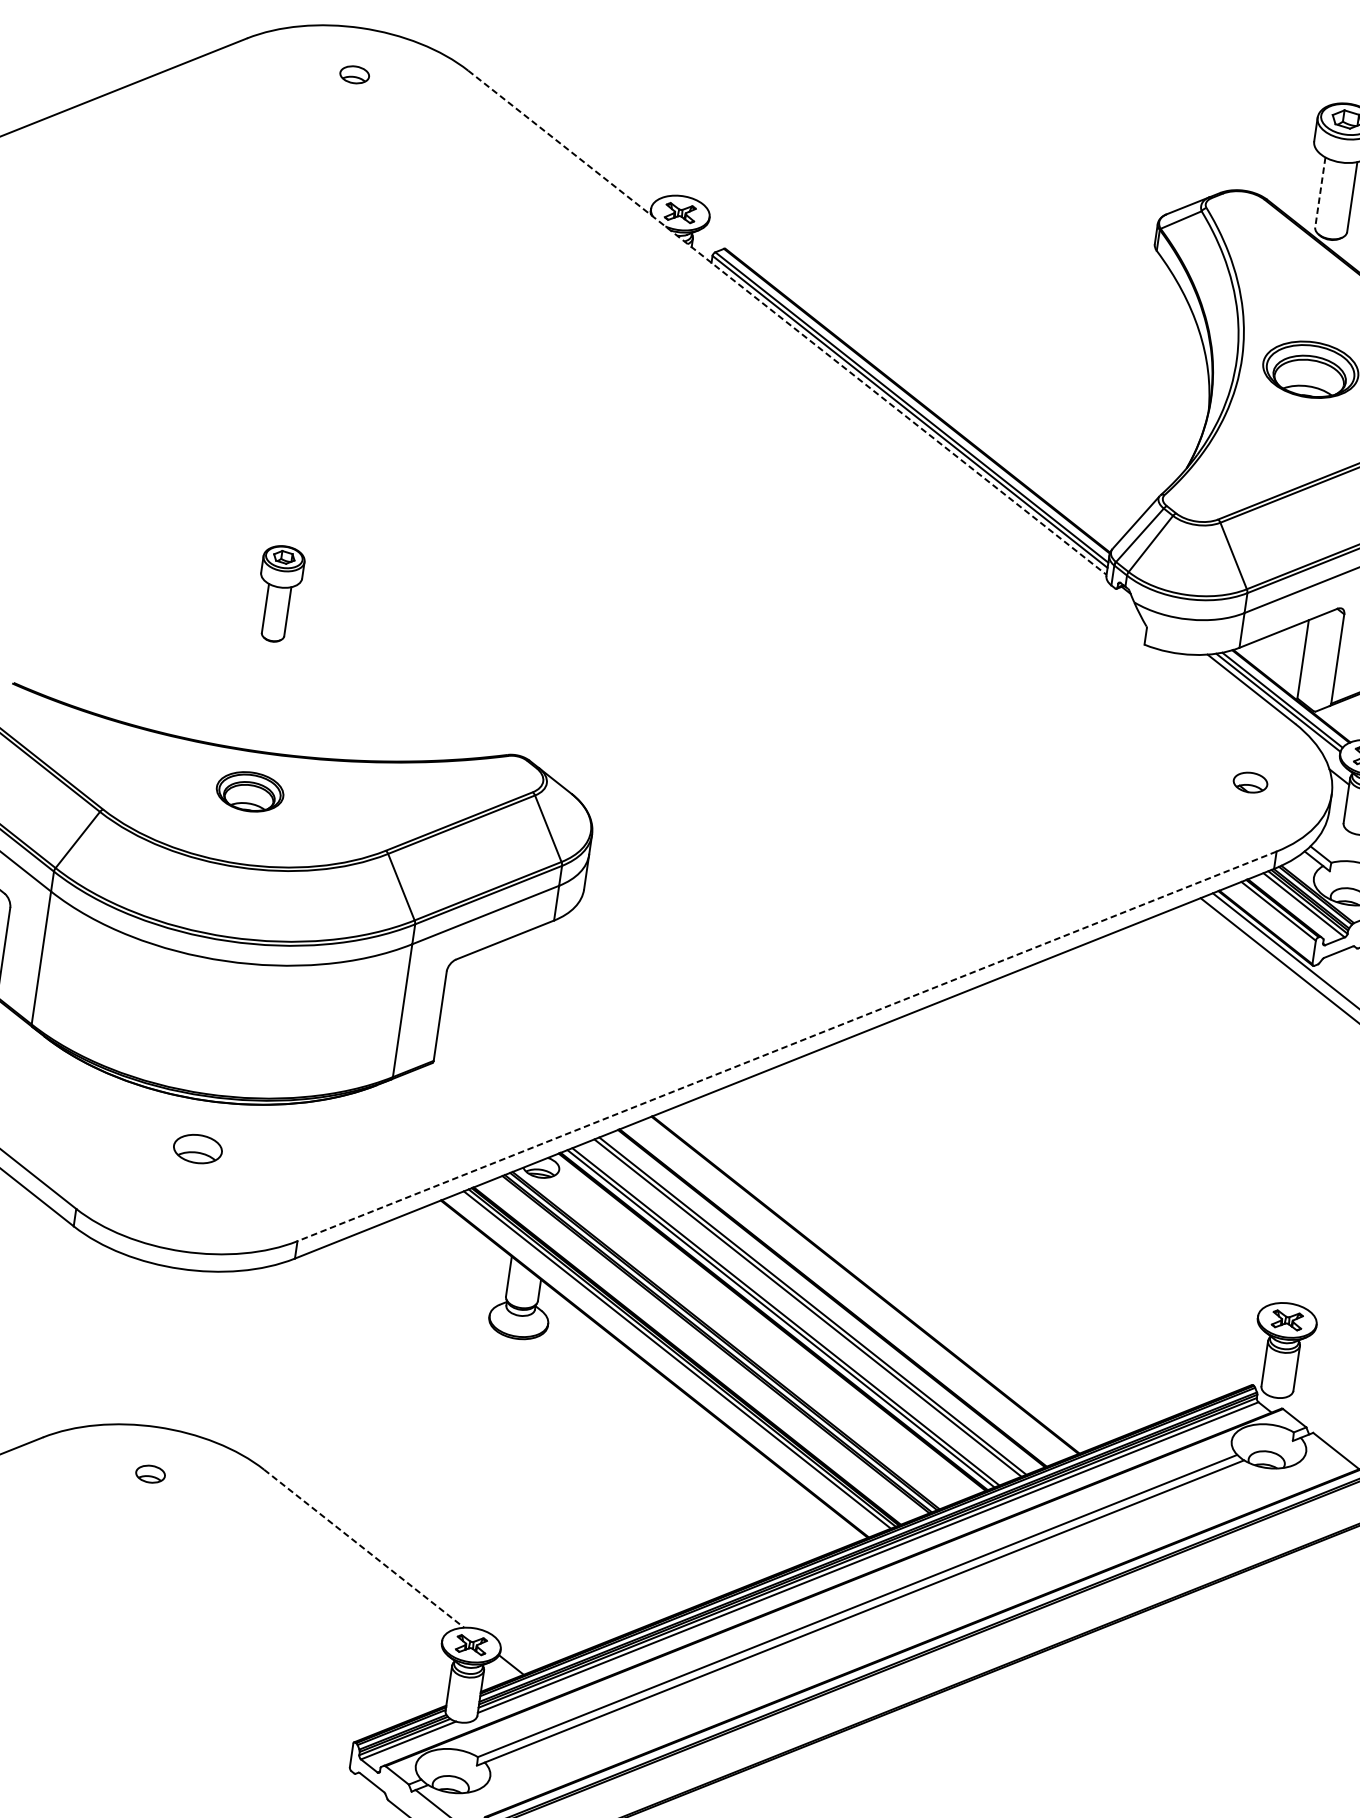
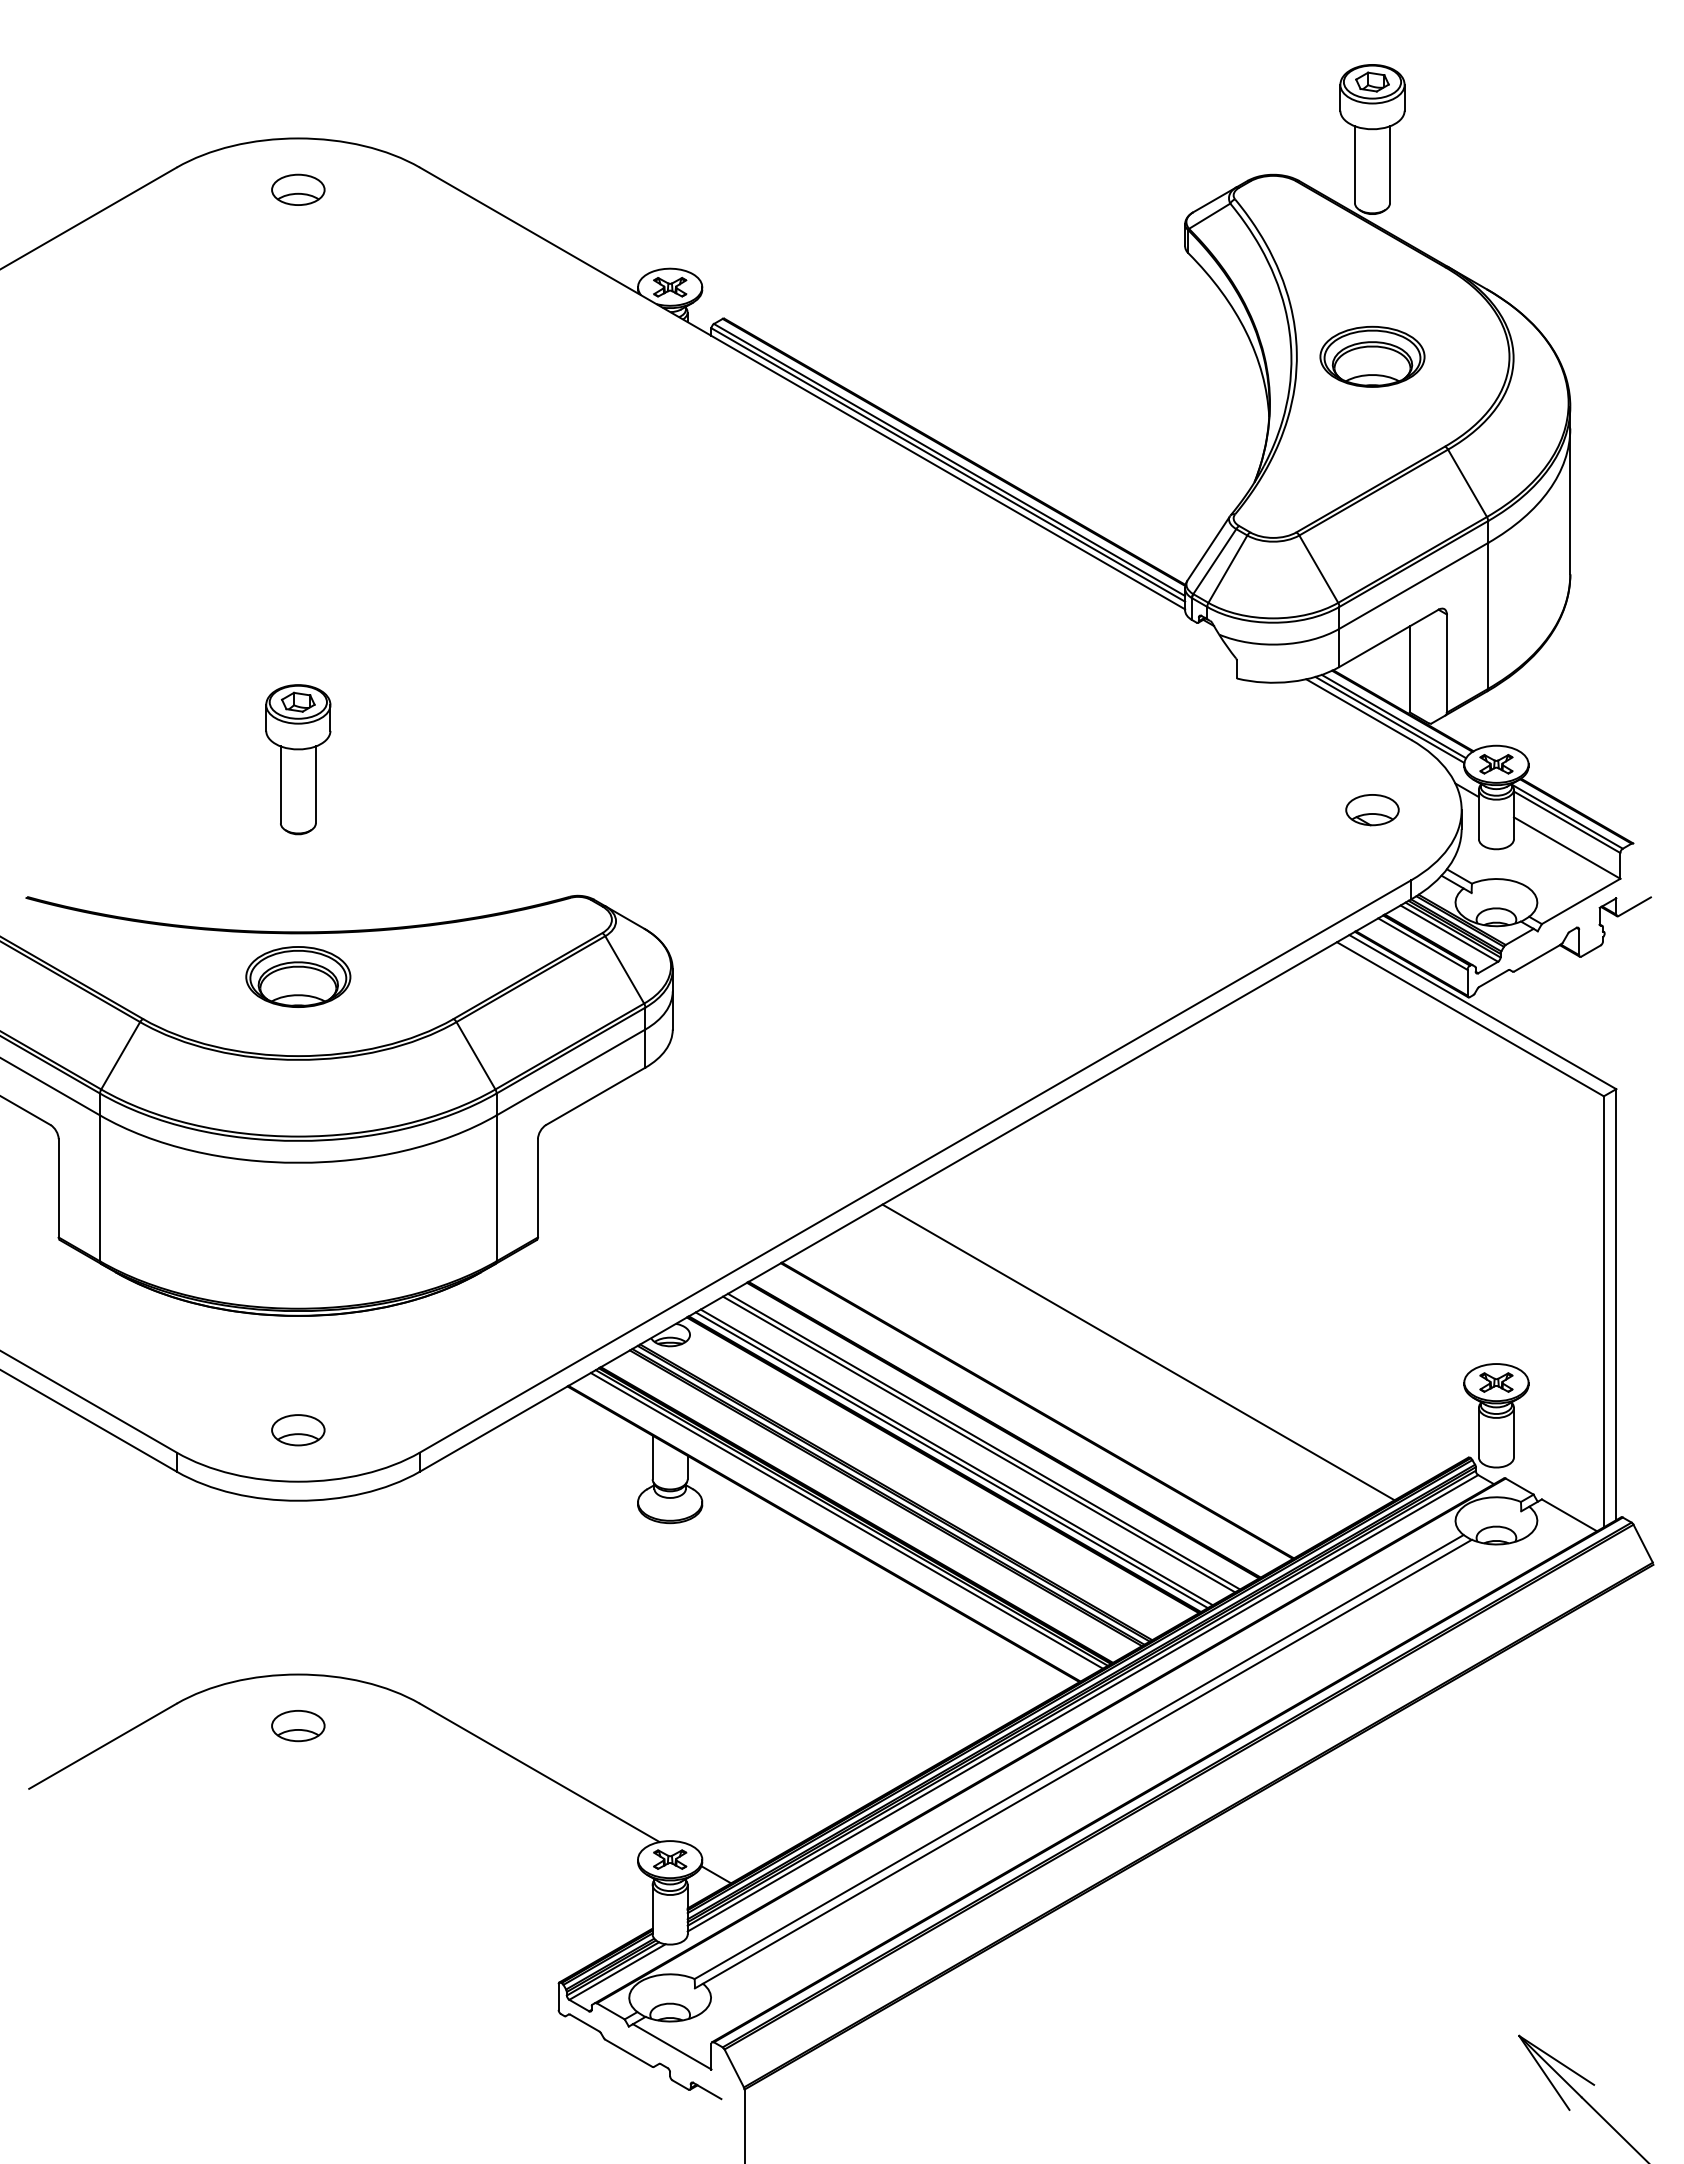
part: (354, 74) -> (298, 189), size x1.67
line: (1319, 193) -> (1354, 165), dashed -> solid
line: (787, 322) -> (802, 388), dashed -> solid
part: (279, 593) -> (298, 759), size x1.43
part: (1250, 782) -> (1372, 810), size x1.43
part: (250, 791) -> (298, 976), size x1.43
line: (786, 1046) -> (915, 1166), dashed -> solid
part: (198, 1149) -> (298, 1430), moved
line: (965, 1245) -> (1138, 1352), added
part: (150, 1474) -> (298, 1726), size x1.67
line: (364, 1549) -> (540, 1773), dashed -> solid

